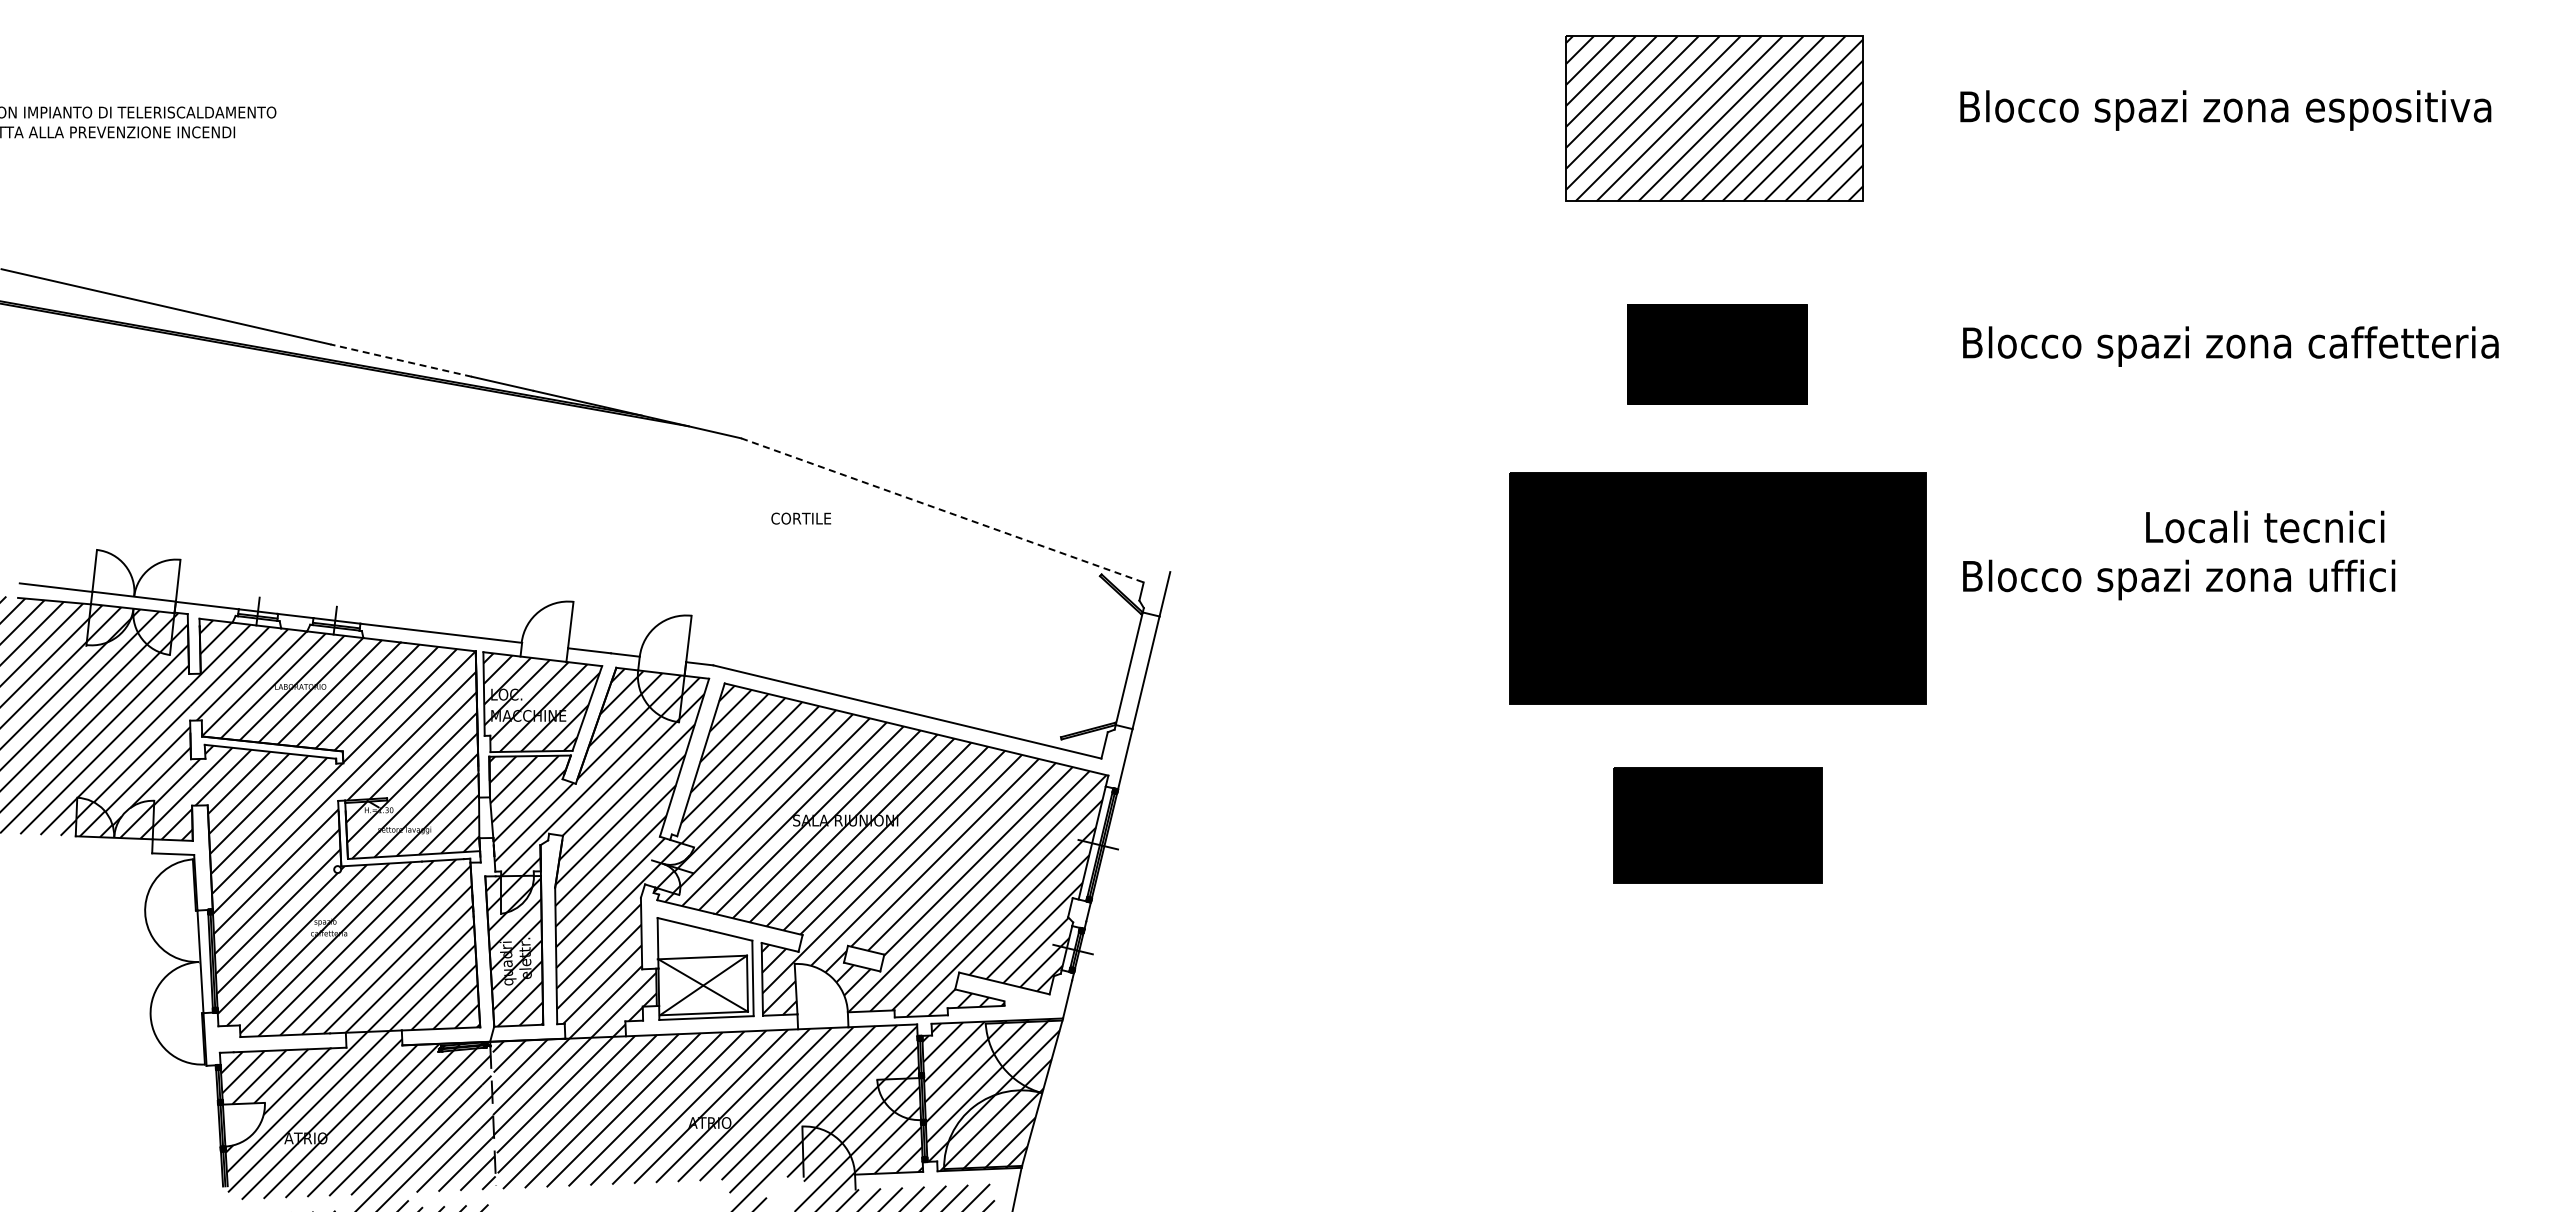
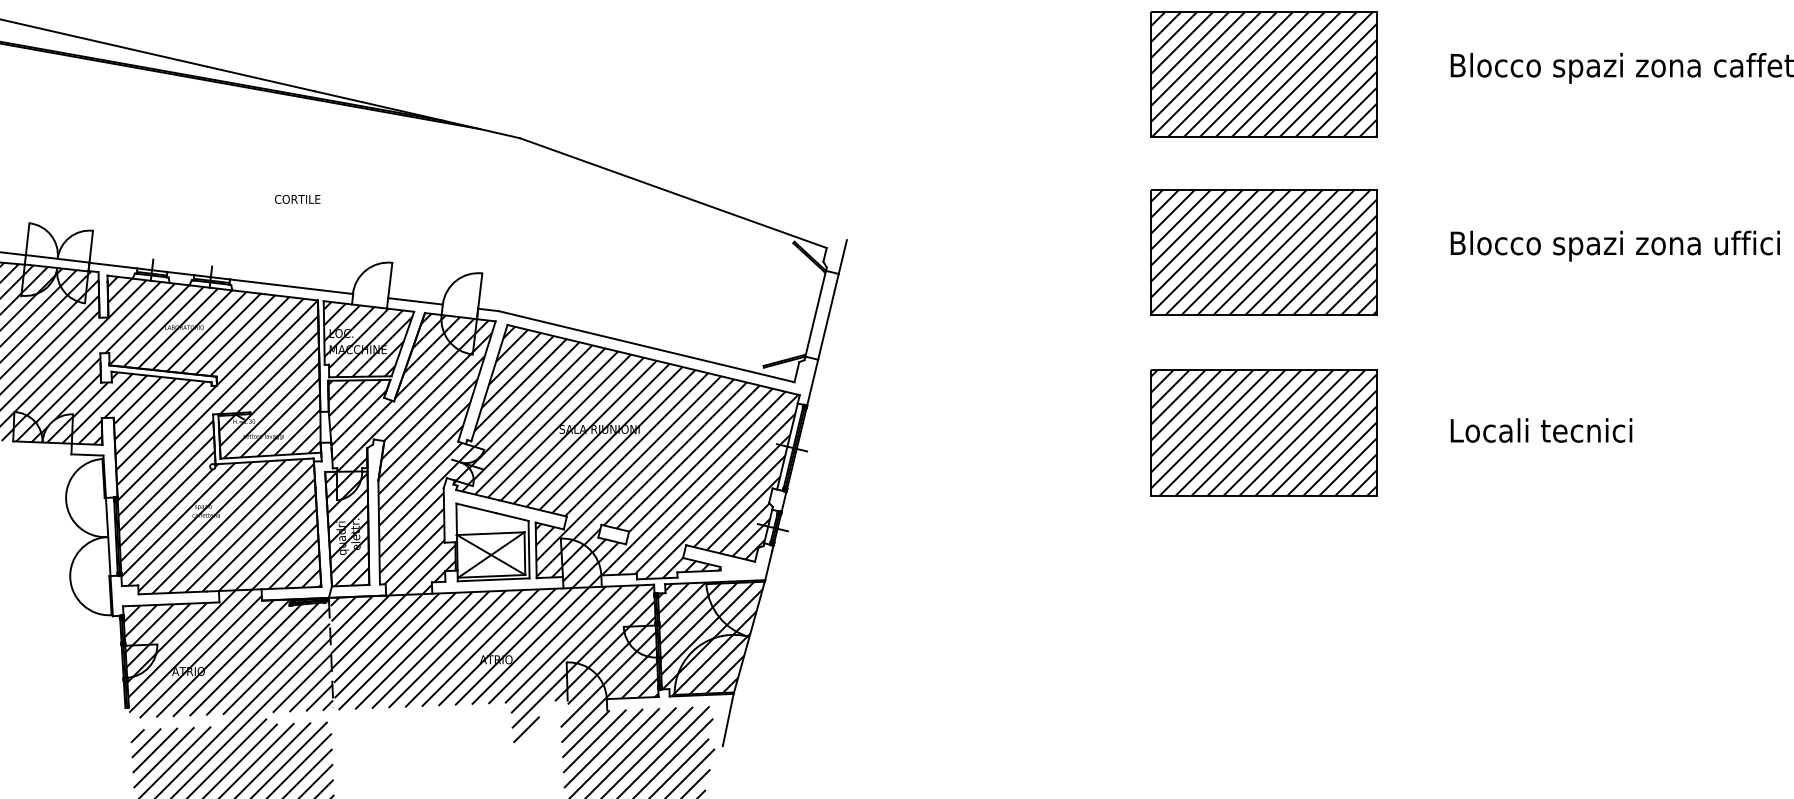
part: (1717, 354) -> (1263, 74), size x1.67
line: (401, 360) -> (261, 78), dashed -> solid
line: (942, 510) -> (673, 193), dashed -> solid
text: (801, 518) -> (297, 199), moved
text: (2265, 526) -> (1541, 430), moved
part: (1717, 588) -> (1263, 252), size x0.71
part: (1717, 825) -> (1263, 433), size x1.43
hatch: (821, 996) -> (581, 563), added
hatch: (243, 1124) -> (140, 660), added

